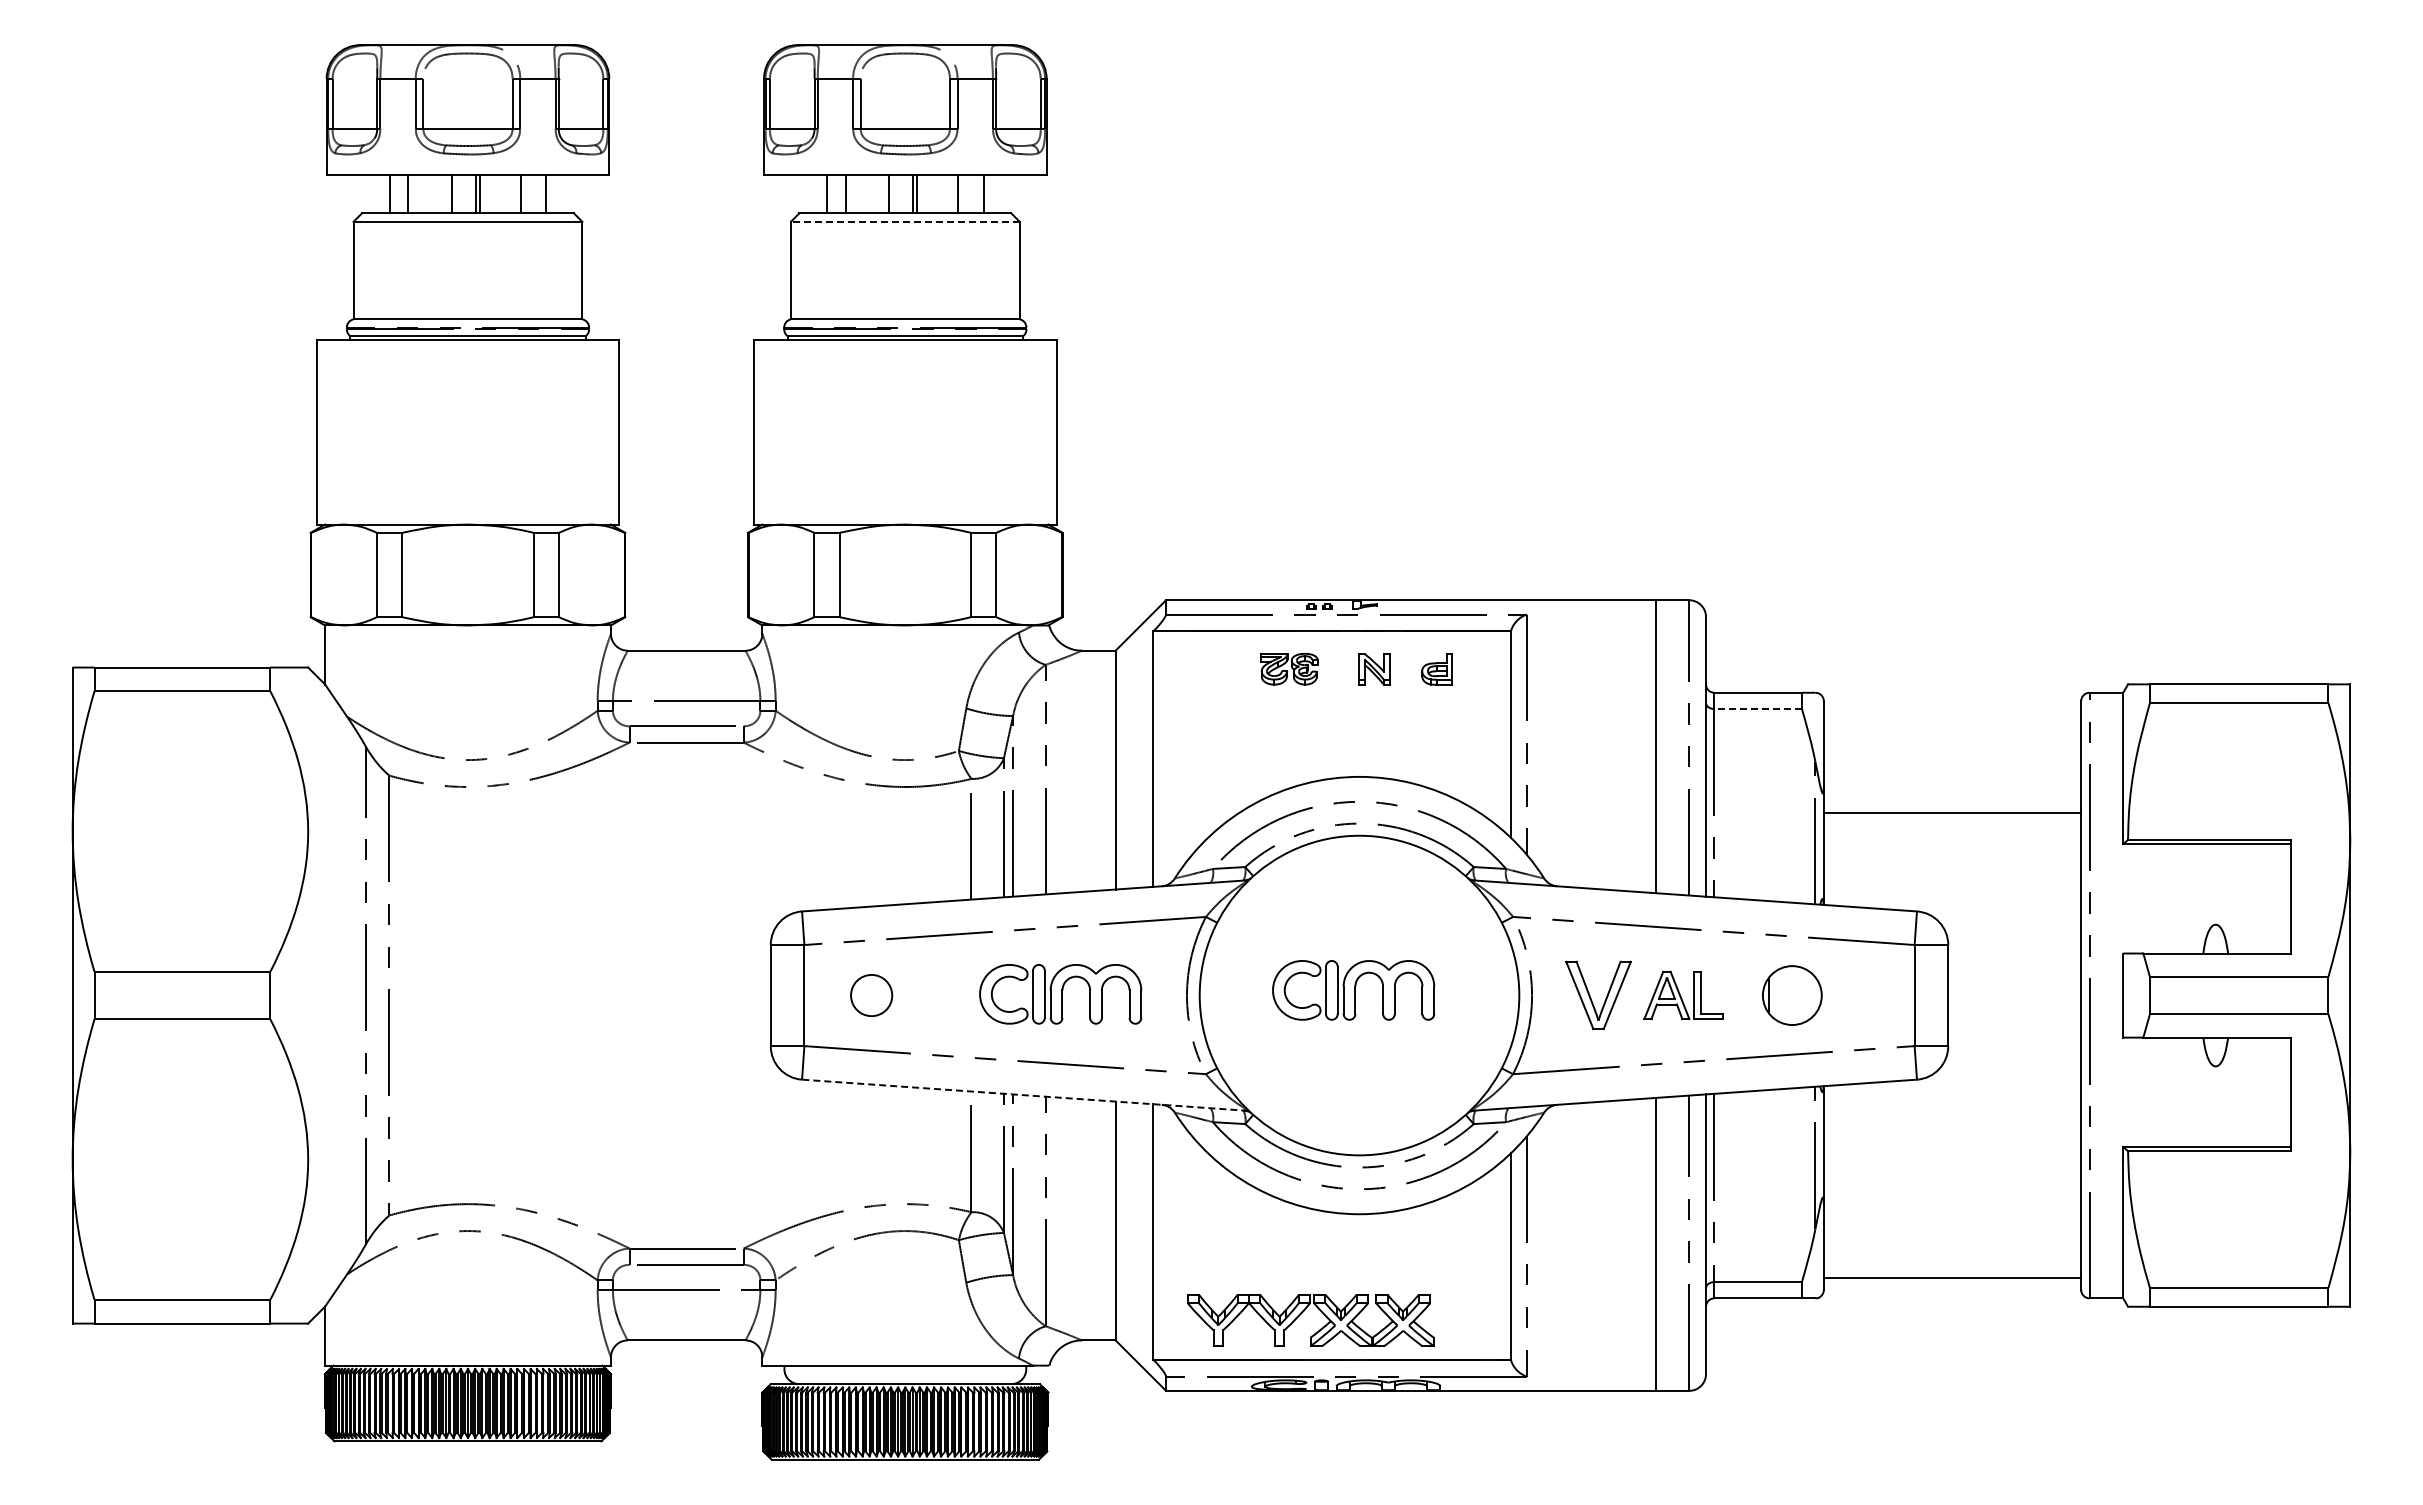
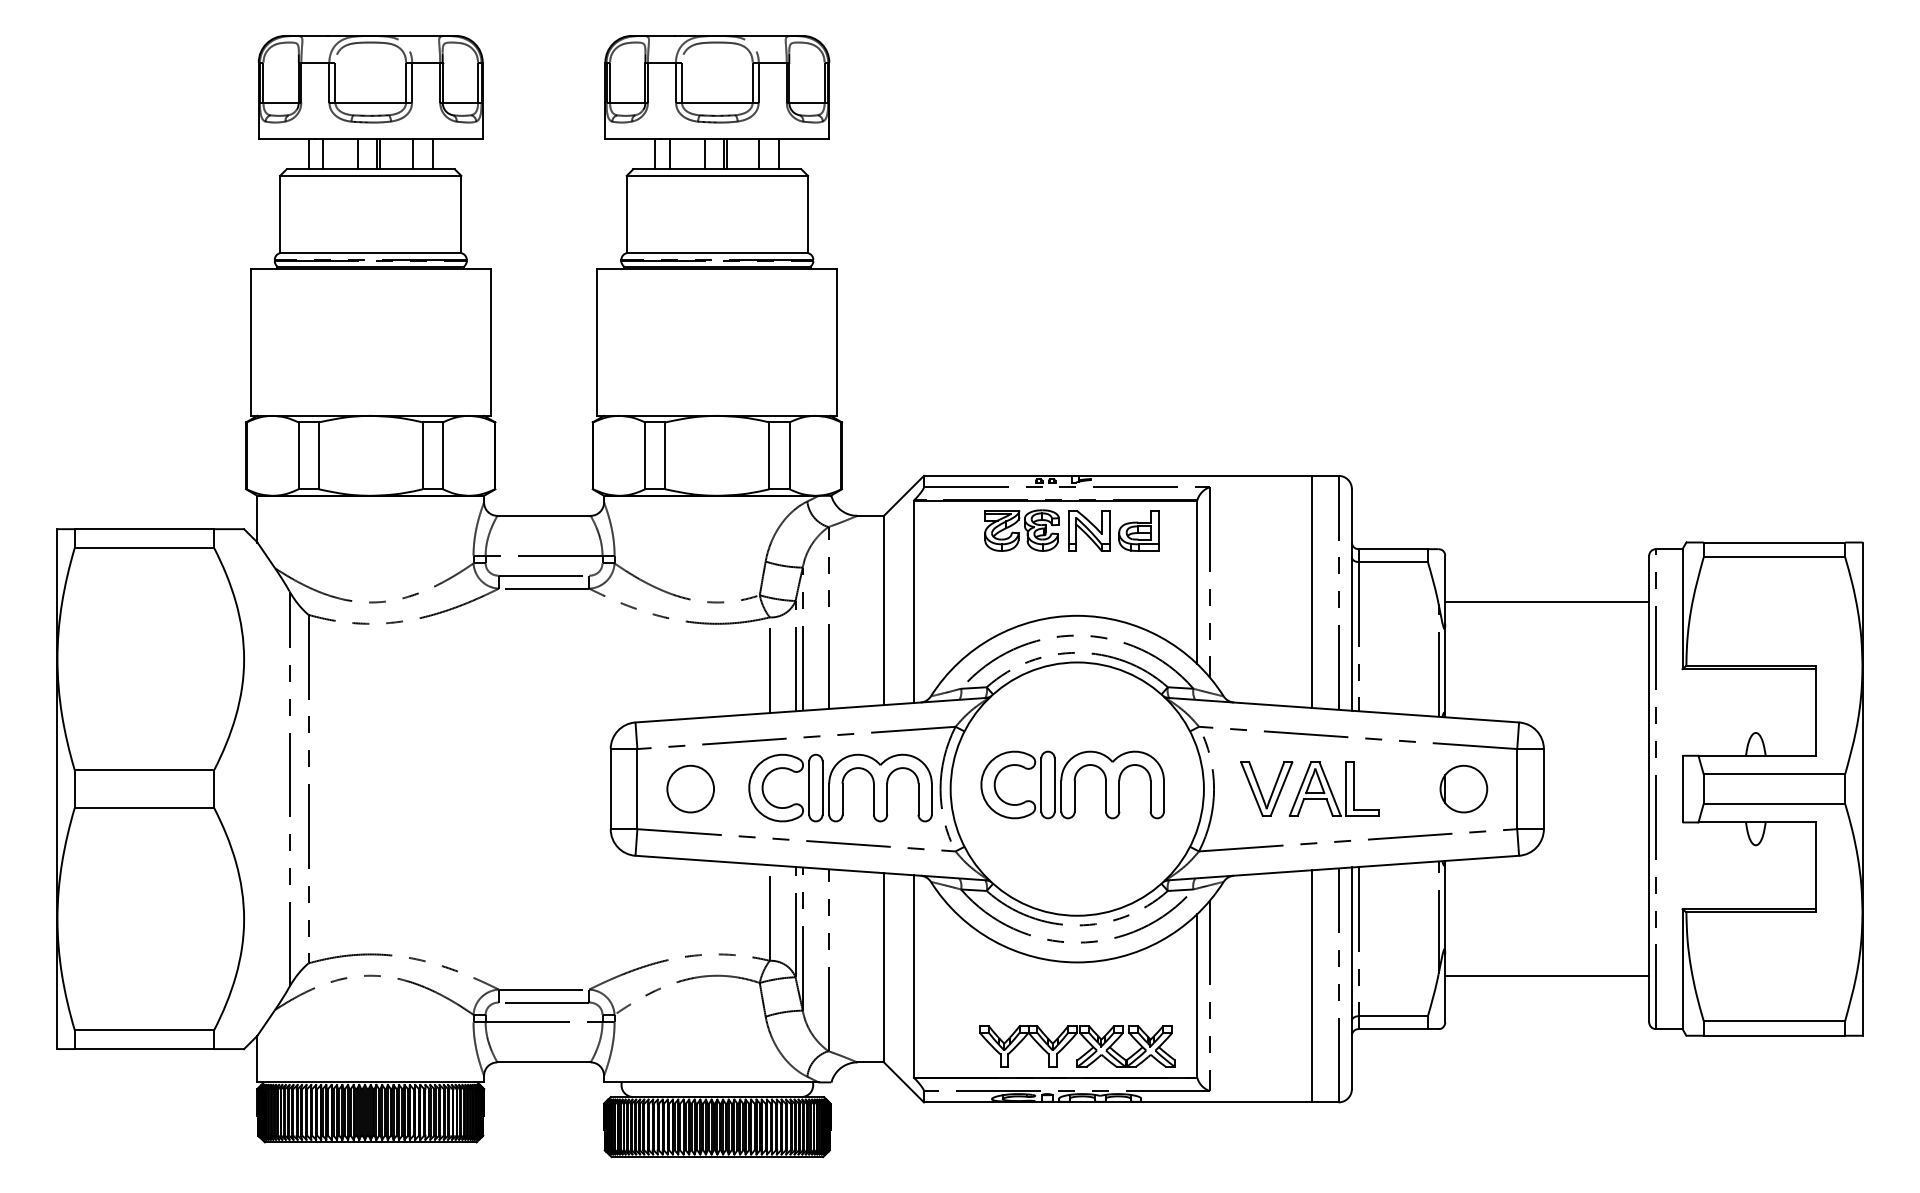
line: (904, 221) -> (716, 175), dashed -> solid
part: (1289, 668) -> (1021, 529), size x1.67
part: (1374, 669) -> (1089, 530), size x1.67
part: (1436, 669) -> (1138, 530), size x1.67
line: (1758, 709) -> (1393, 562), dashed -> solid
line: (1952, 813) -> (1547, 602), moved
part: (1353, 990) -> (1072, 785), size x1.43
part: (1060, 994) -> (840, 788), size x1.43
circle: (871, 995) -> (690, 789), size x1.43
part: (1683, 995) -> (1334, 789), size x1.43
part: (1792, 995) -> (1464, 789), moved
line: (1025, 1095) -> (812, 868), dashed -> solid
line: (1952, 1278) -> (1547, 976), moved
part: (1303, 1312) -> (1071, 1040), moved

